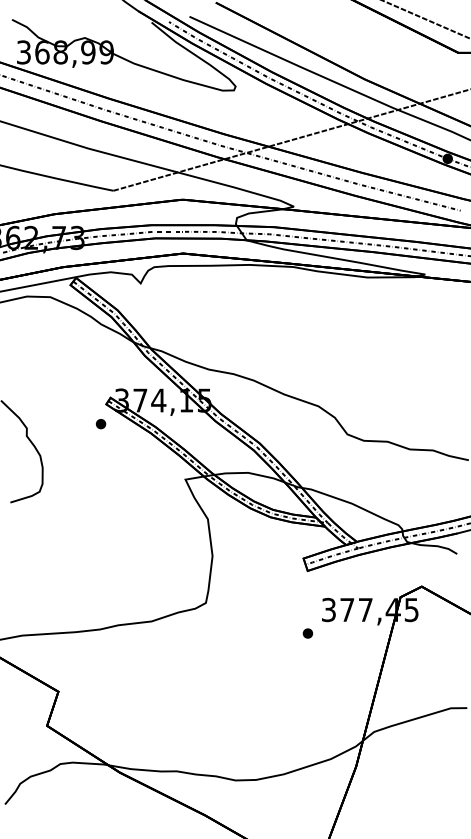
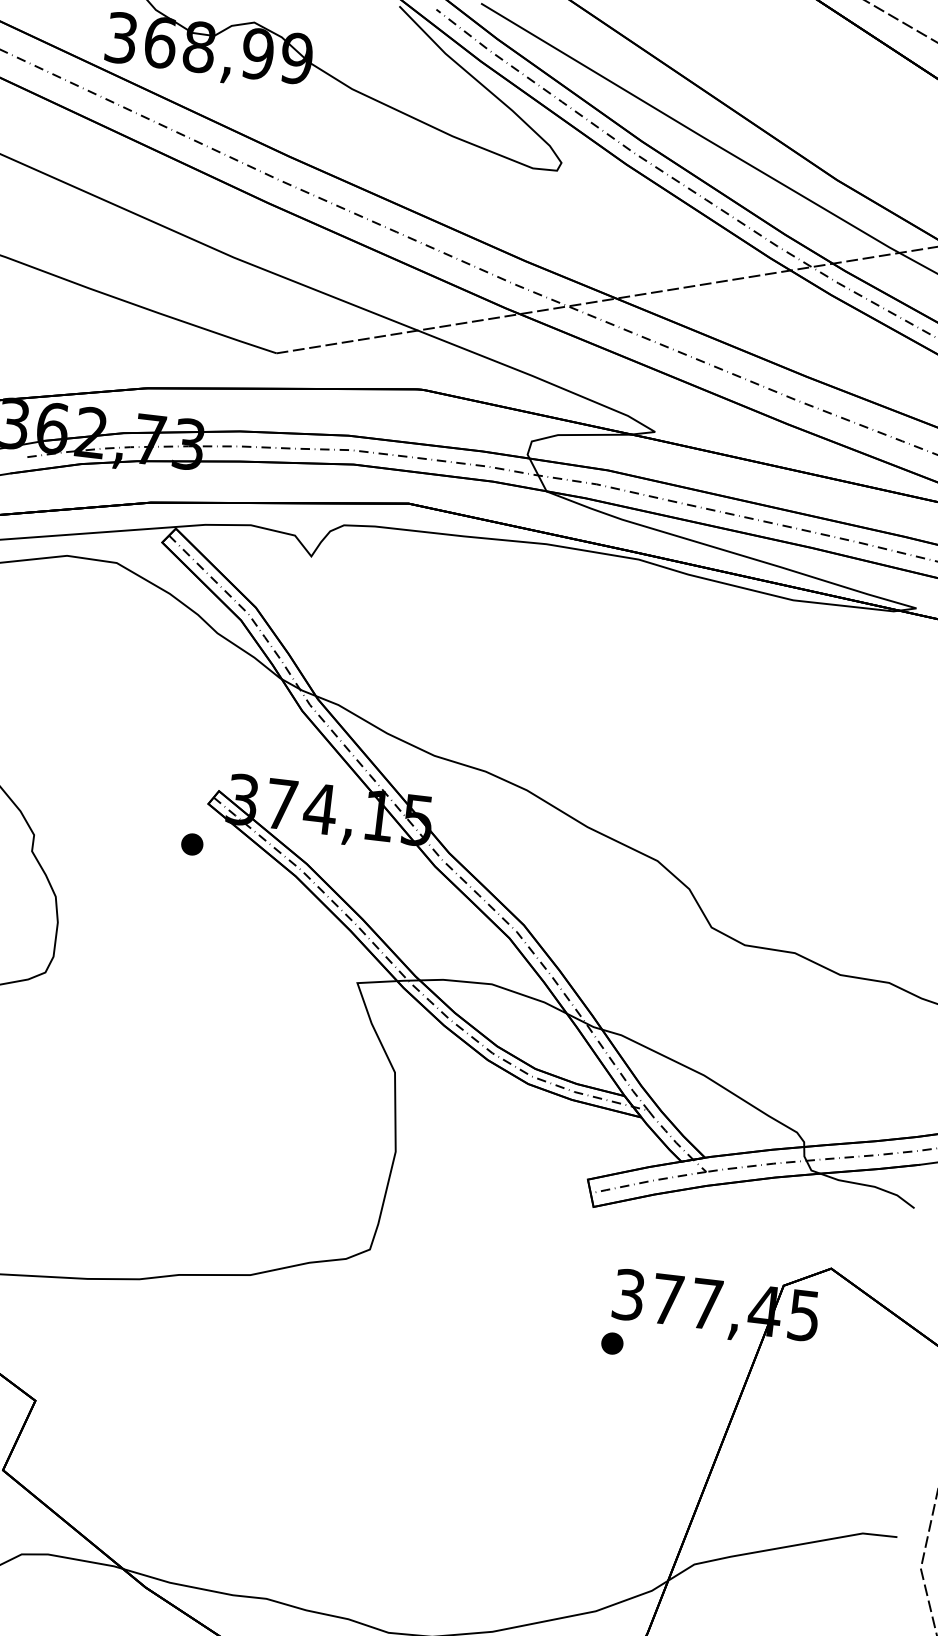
part: (307, 633) -> (611, 1343), moved

